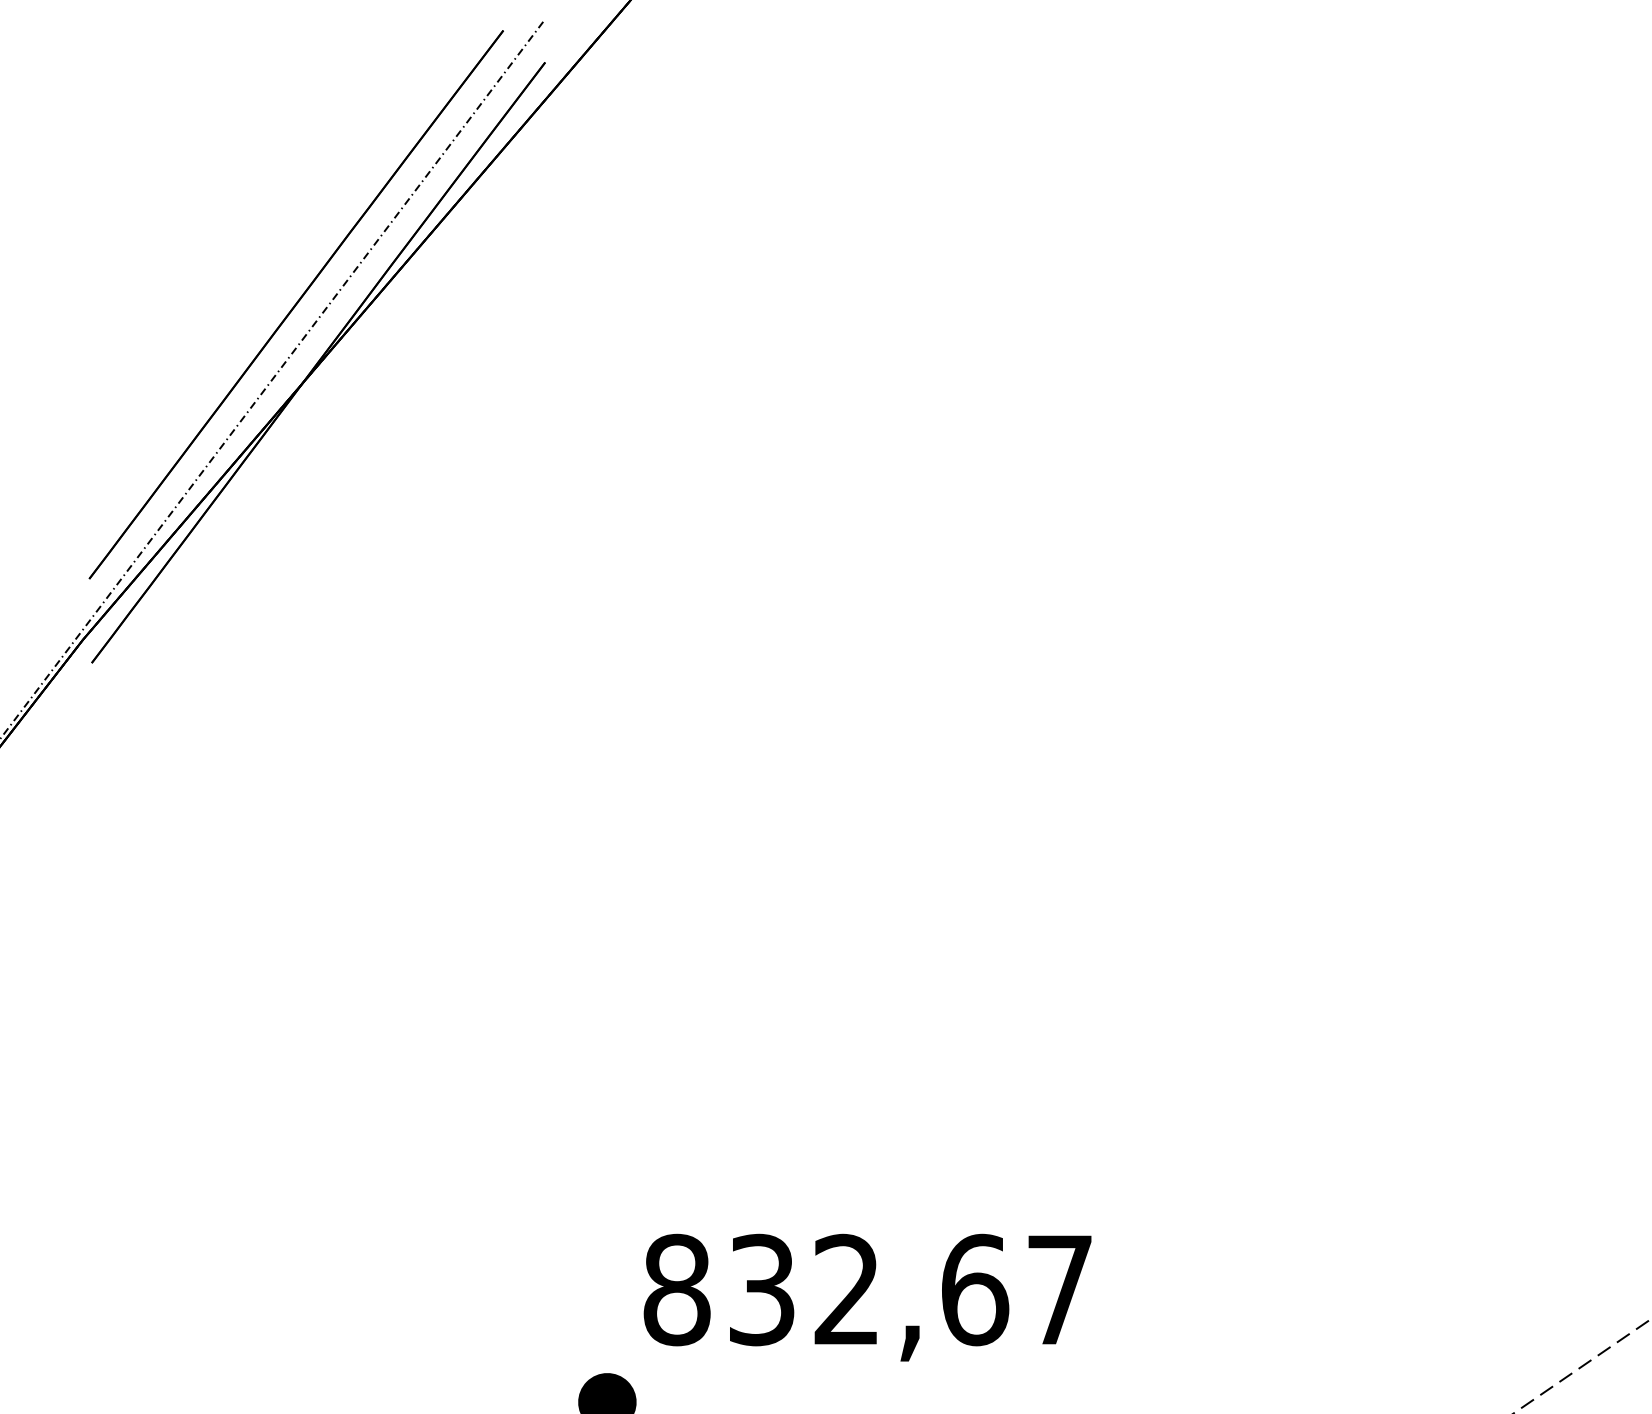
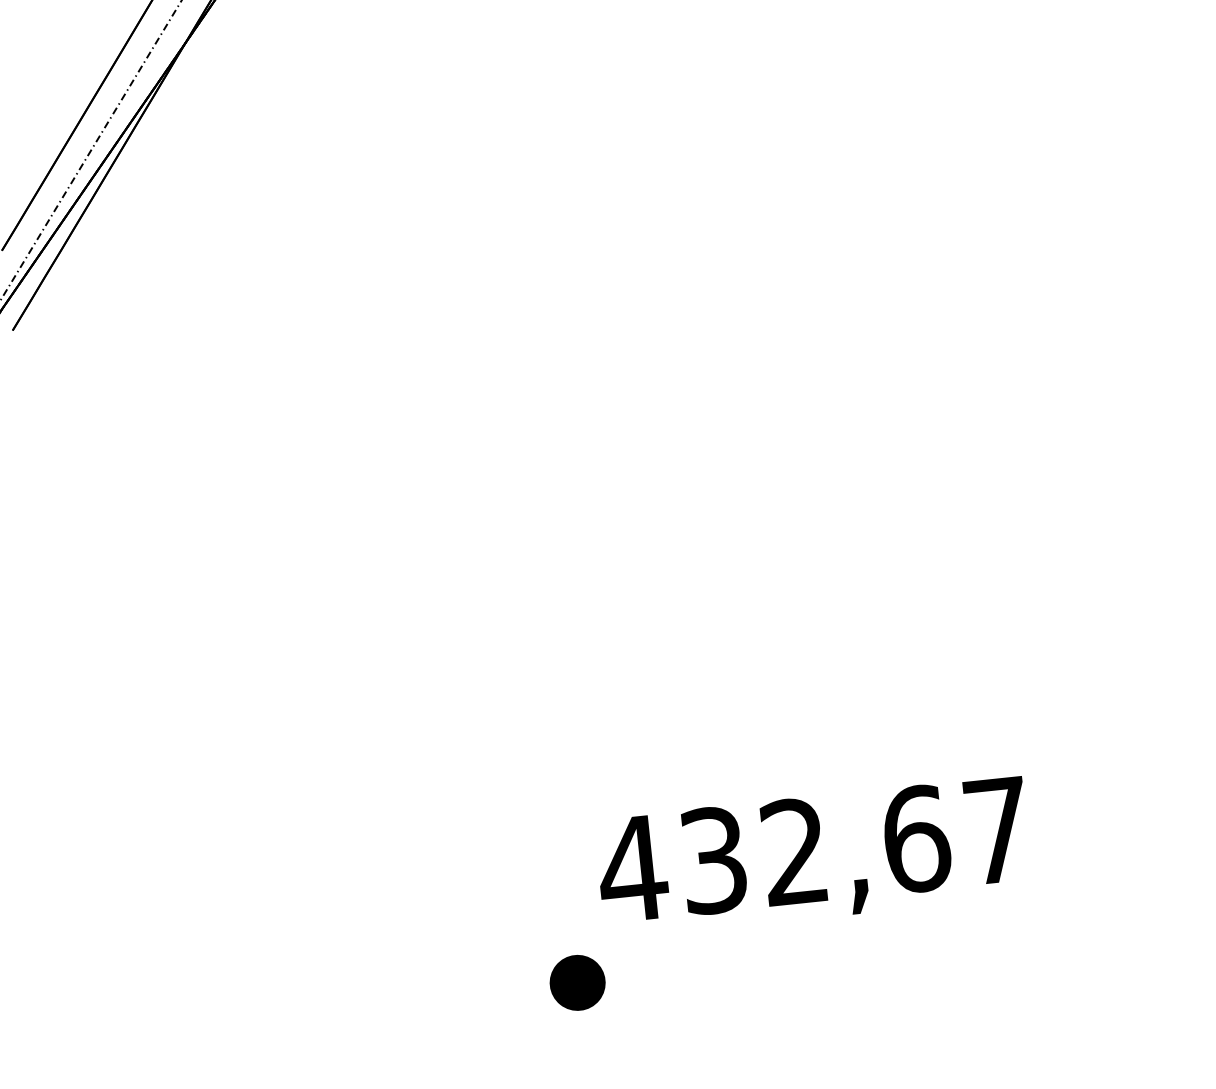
text: (676, 1289) -> (632, 868), 832,67 -> 432,67

